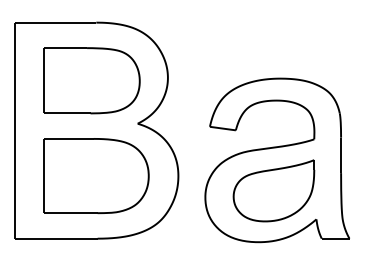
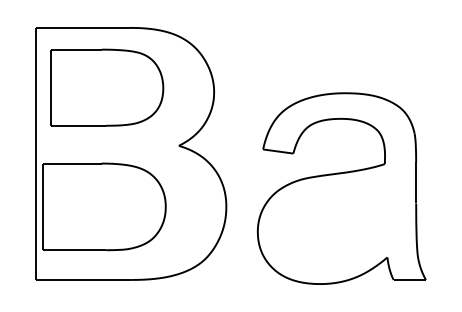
part: (91, 80) -> (107, 87), moved
part: (96, 175) -> (104, 206), moved
part: (273, 190) -> (337, 223), removed

